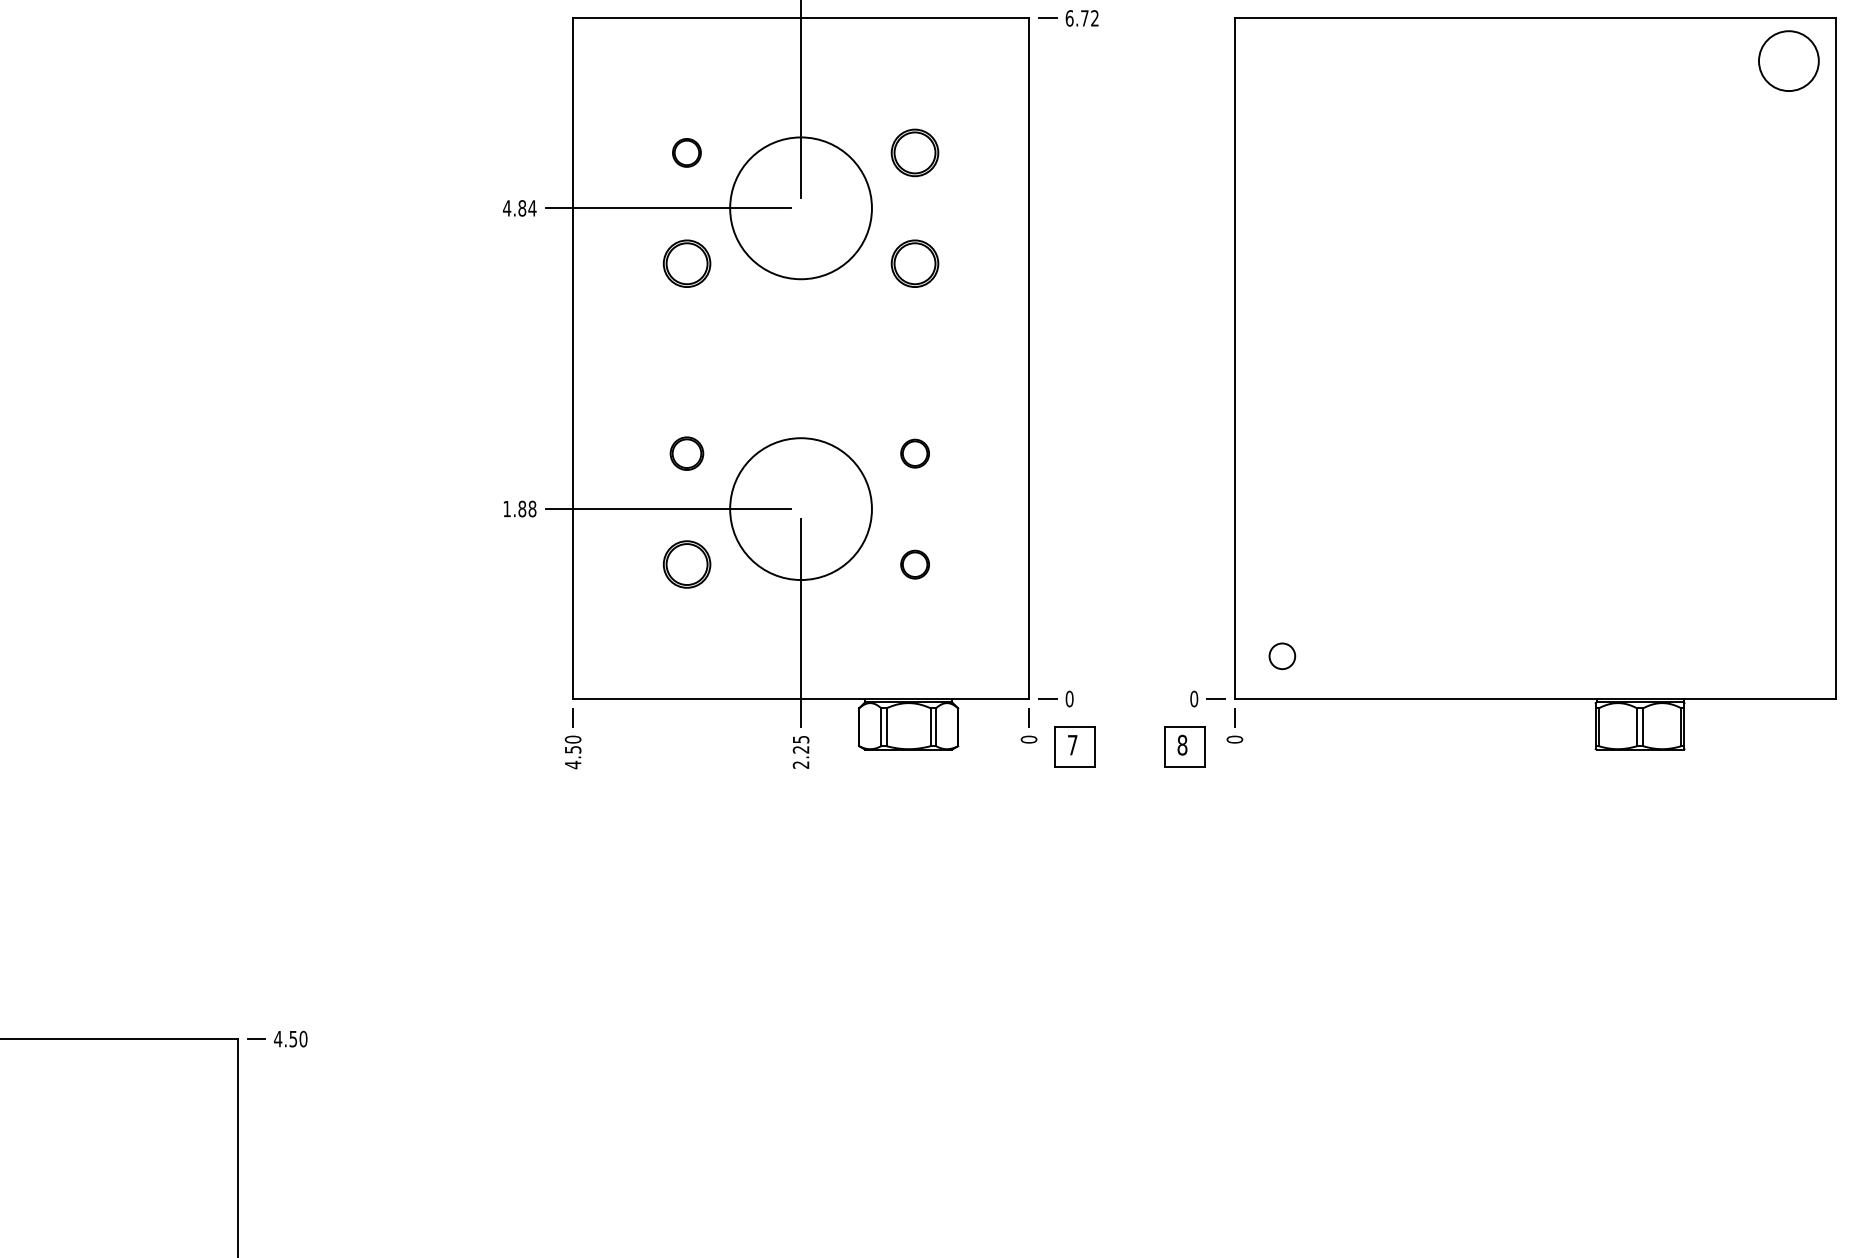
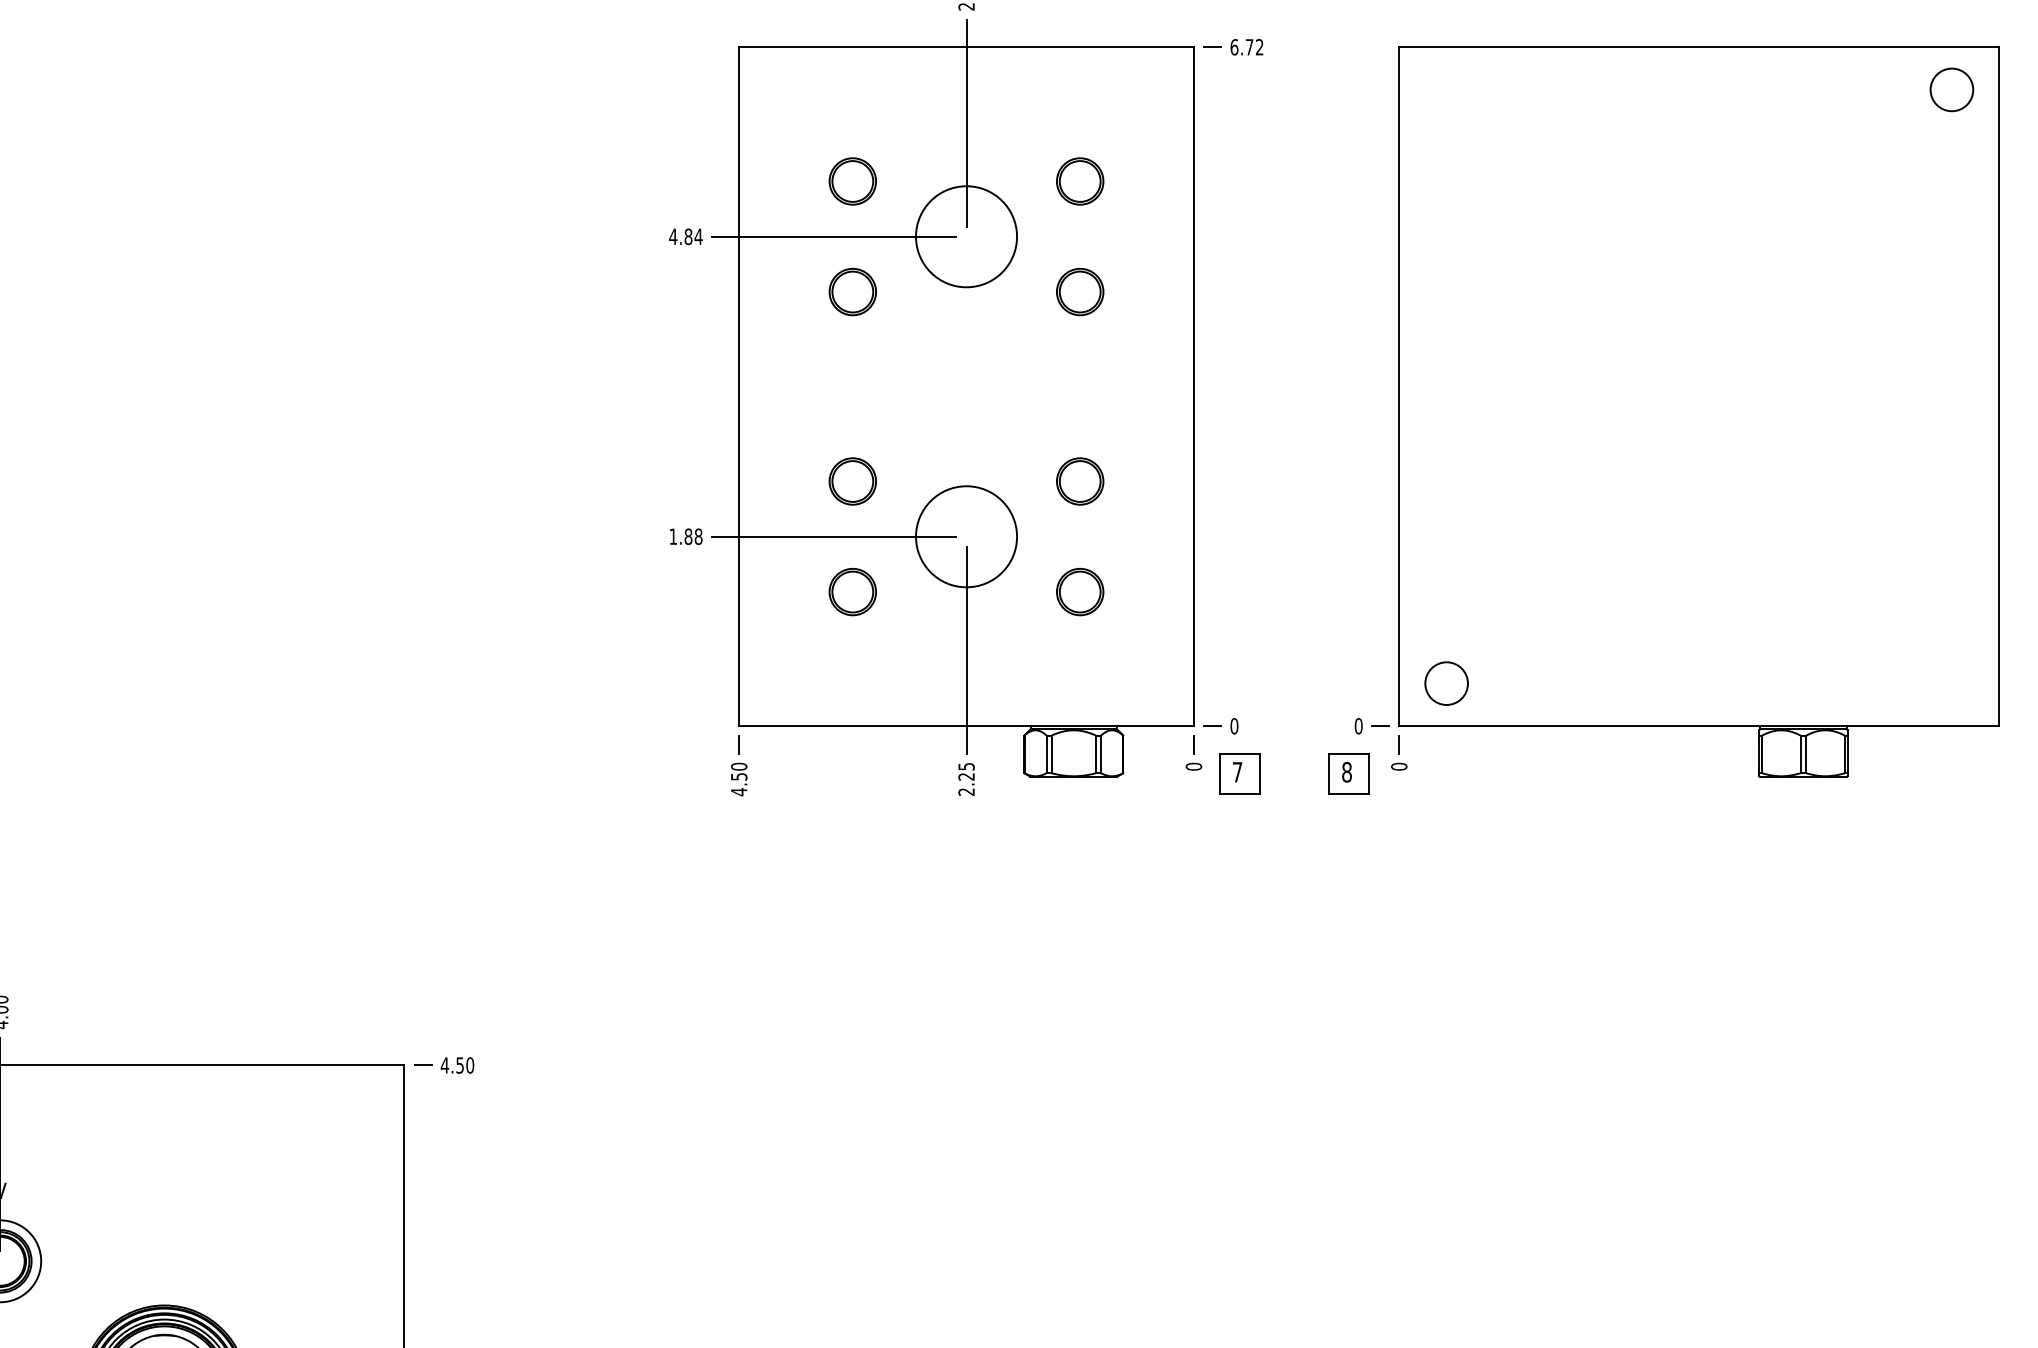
circle: (1788, 60) -> (1951, 89), size x0.71
part: (686, 152) -> (852, 181), size x1.67
circle: (801, 208) -> (966, 236), size x0.71
part: (686, 453) -> (852, 481), size x1.43
part: (915, 453) -> (1080, 481), size x1.67
circle: (801, 508) -> (966, 536), size x0.71
part: (915, 564) -> (1080, 592), size x1.67
circle: (1282, 656) -> (1446, 683), size x1.67

